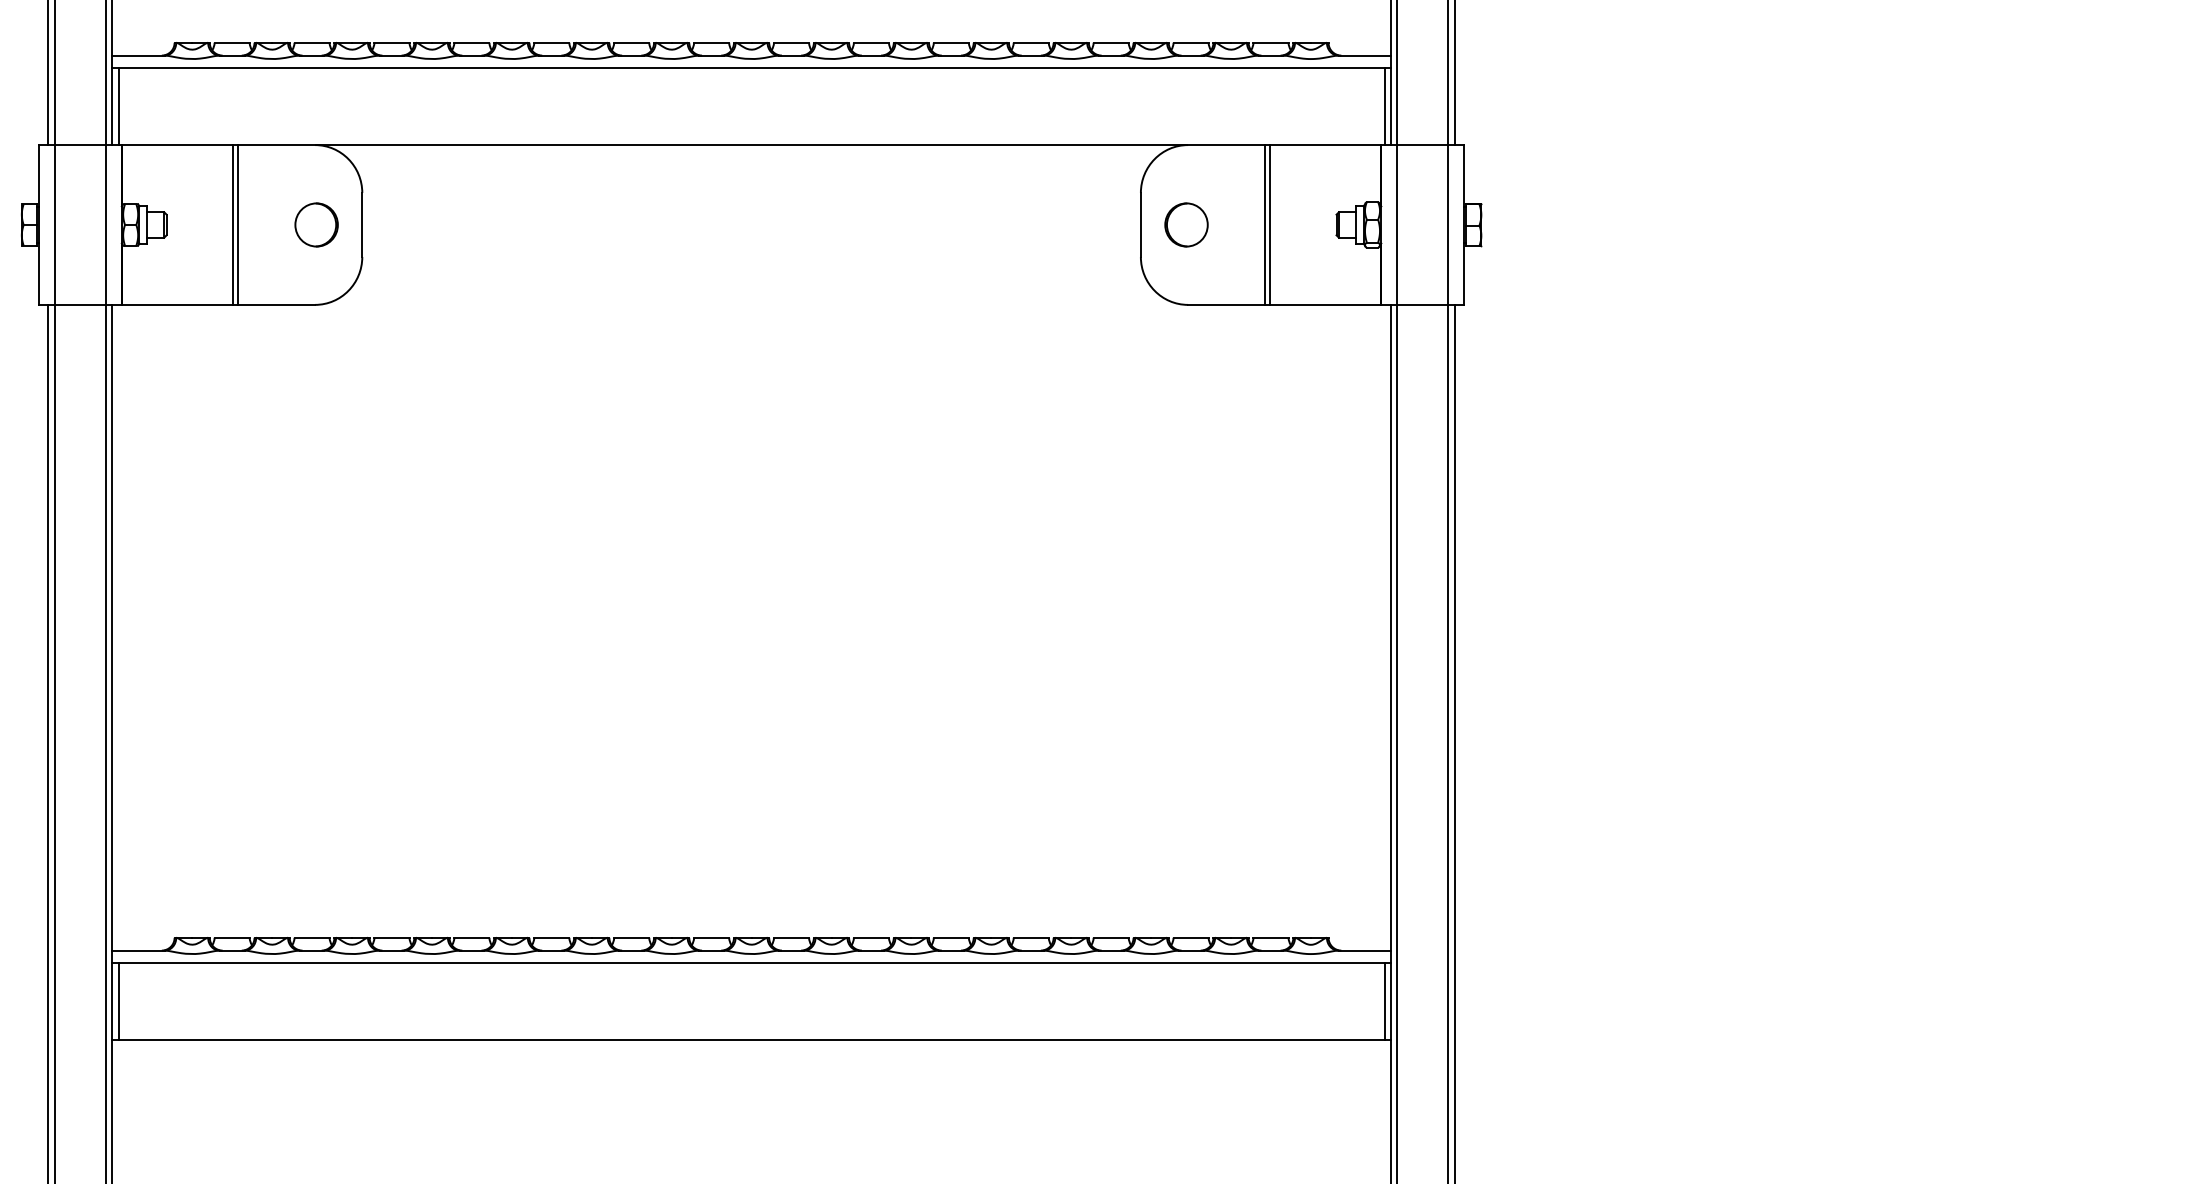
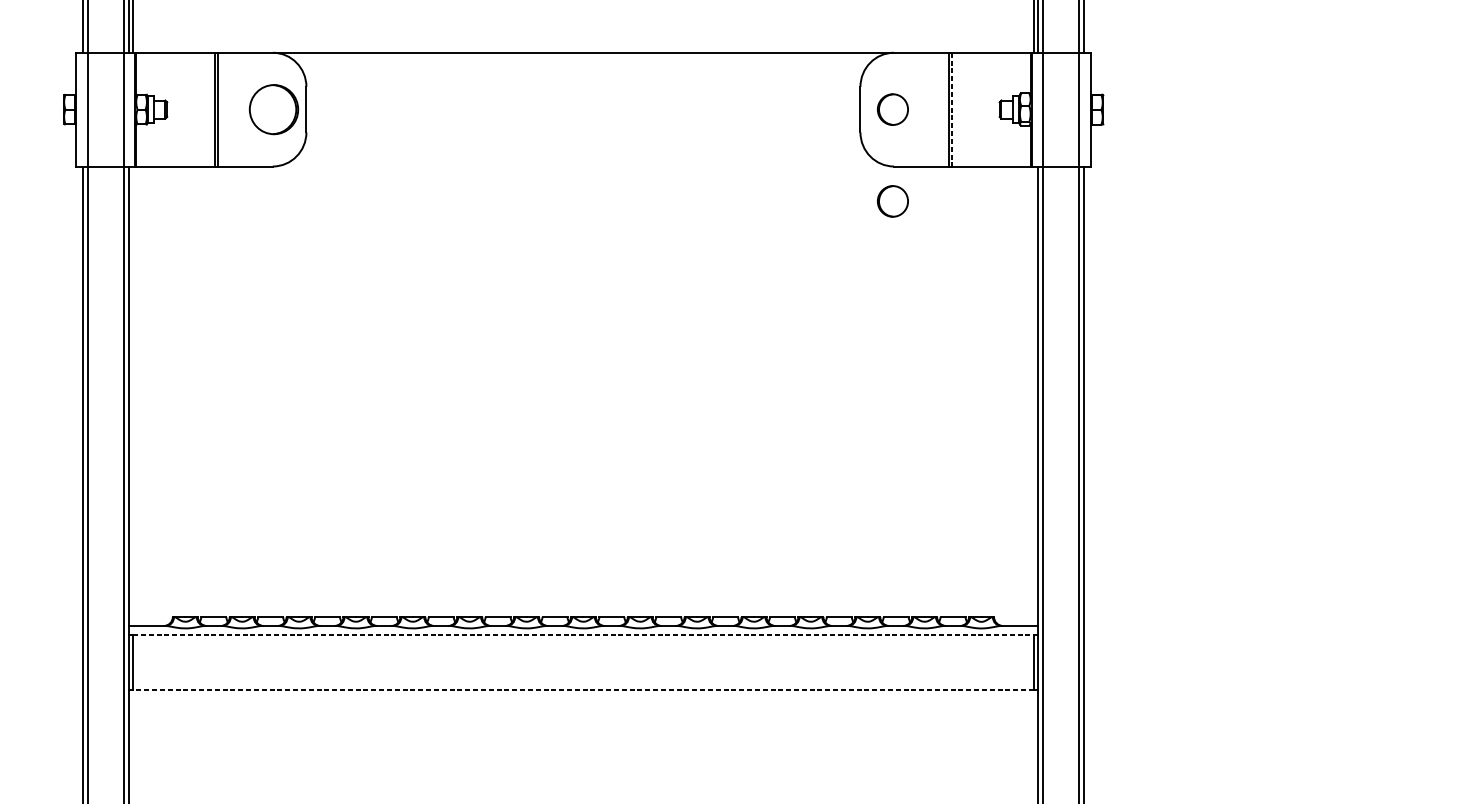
part: (316, 224) -> (273, 109), size x1.6
line: (1269, 225) -> (951, 110), solid -> dashed
part: (1186, 353) -> (892, 201), added
line: (751, 963) -> (583, 635), solid -> dashed
line: (751, 1040) -> (583, 689), solid -> dashed

